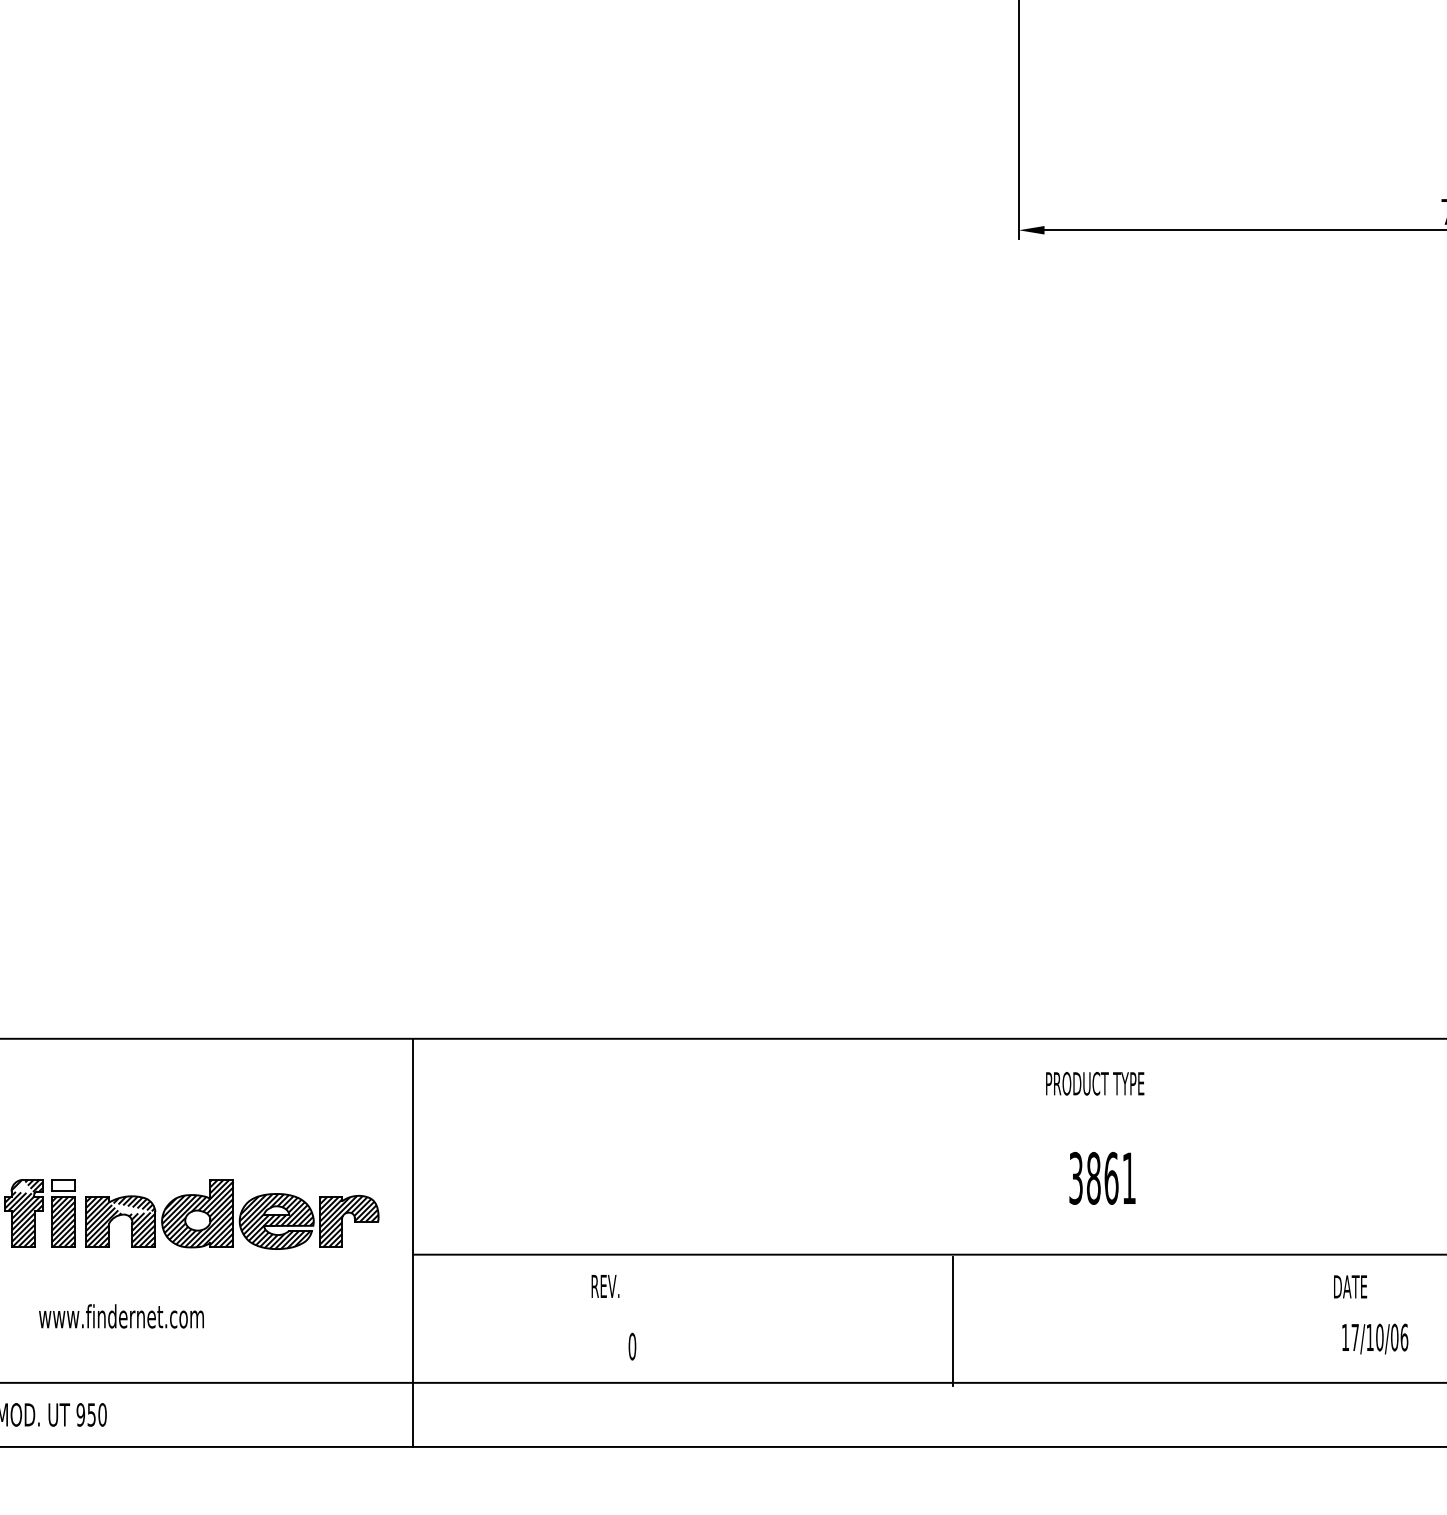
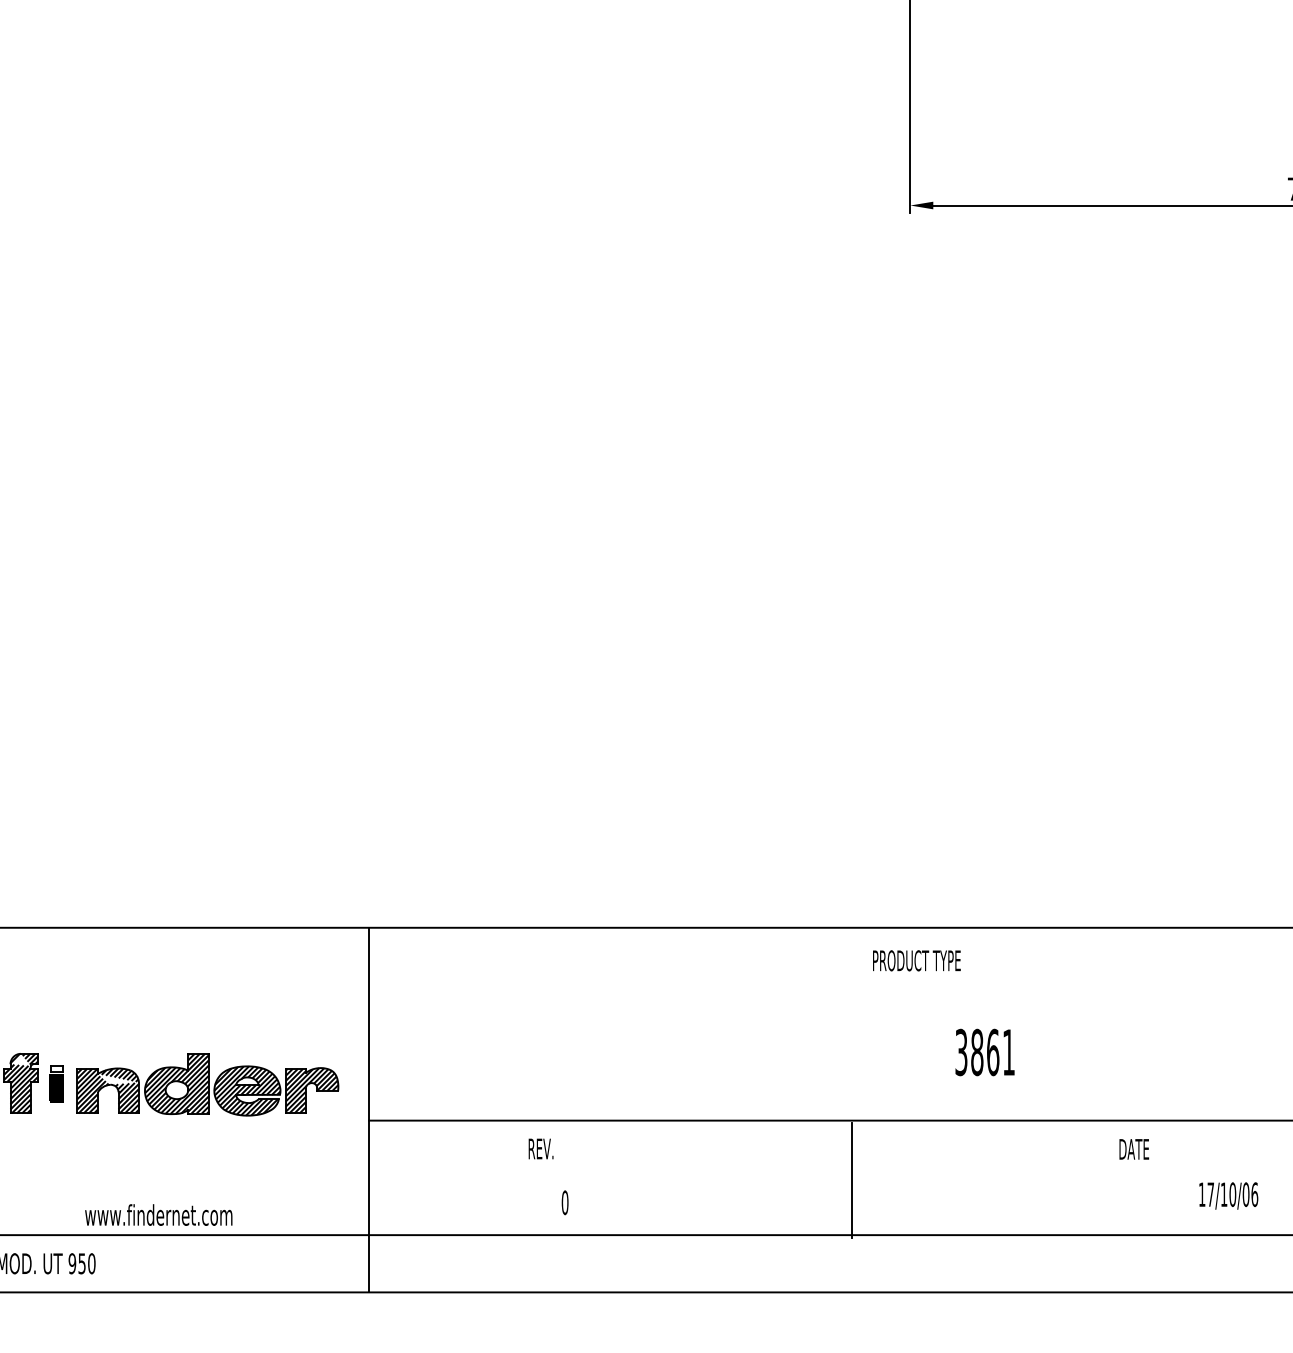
text: (1095, 1083) -> (917, 960), moved
part: (63, 1213) -> (56, 1083), size x0.6
text: (1350, 1286) -> (1134, 1149), moved
text: (121, 1316) -> (158, 1215), moved

